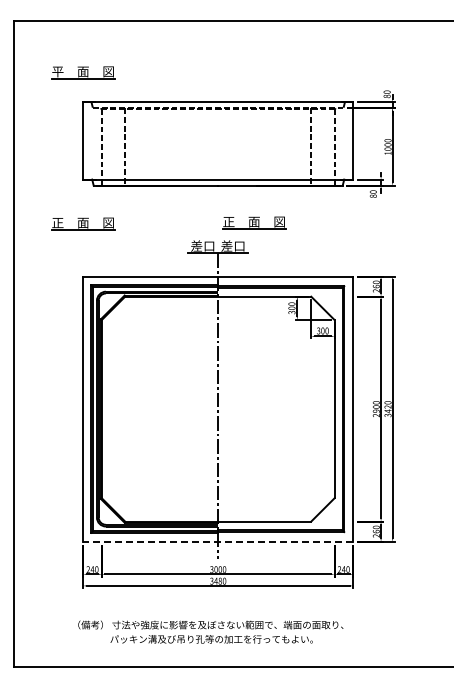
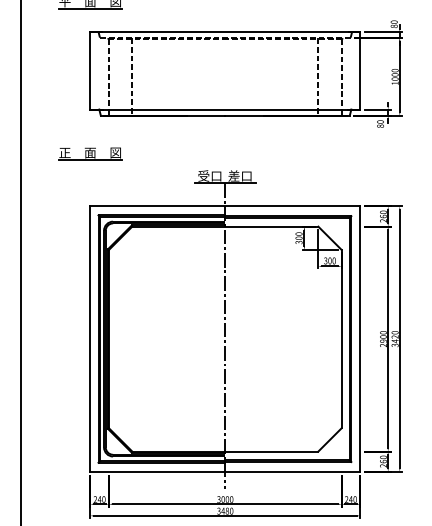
part: (254, 222) -> (261, 152), removed
text: (196, 245) -> (203, 175), 差口 -> 受口
line: (218, 541) -> (225, 471), dashed -> solid

